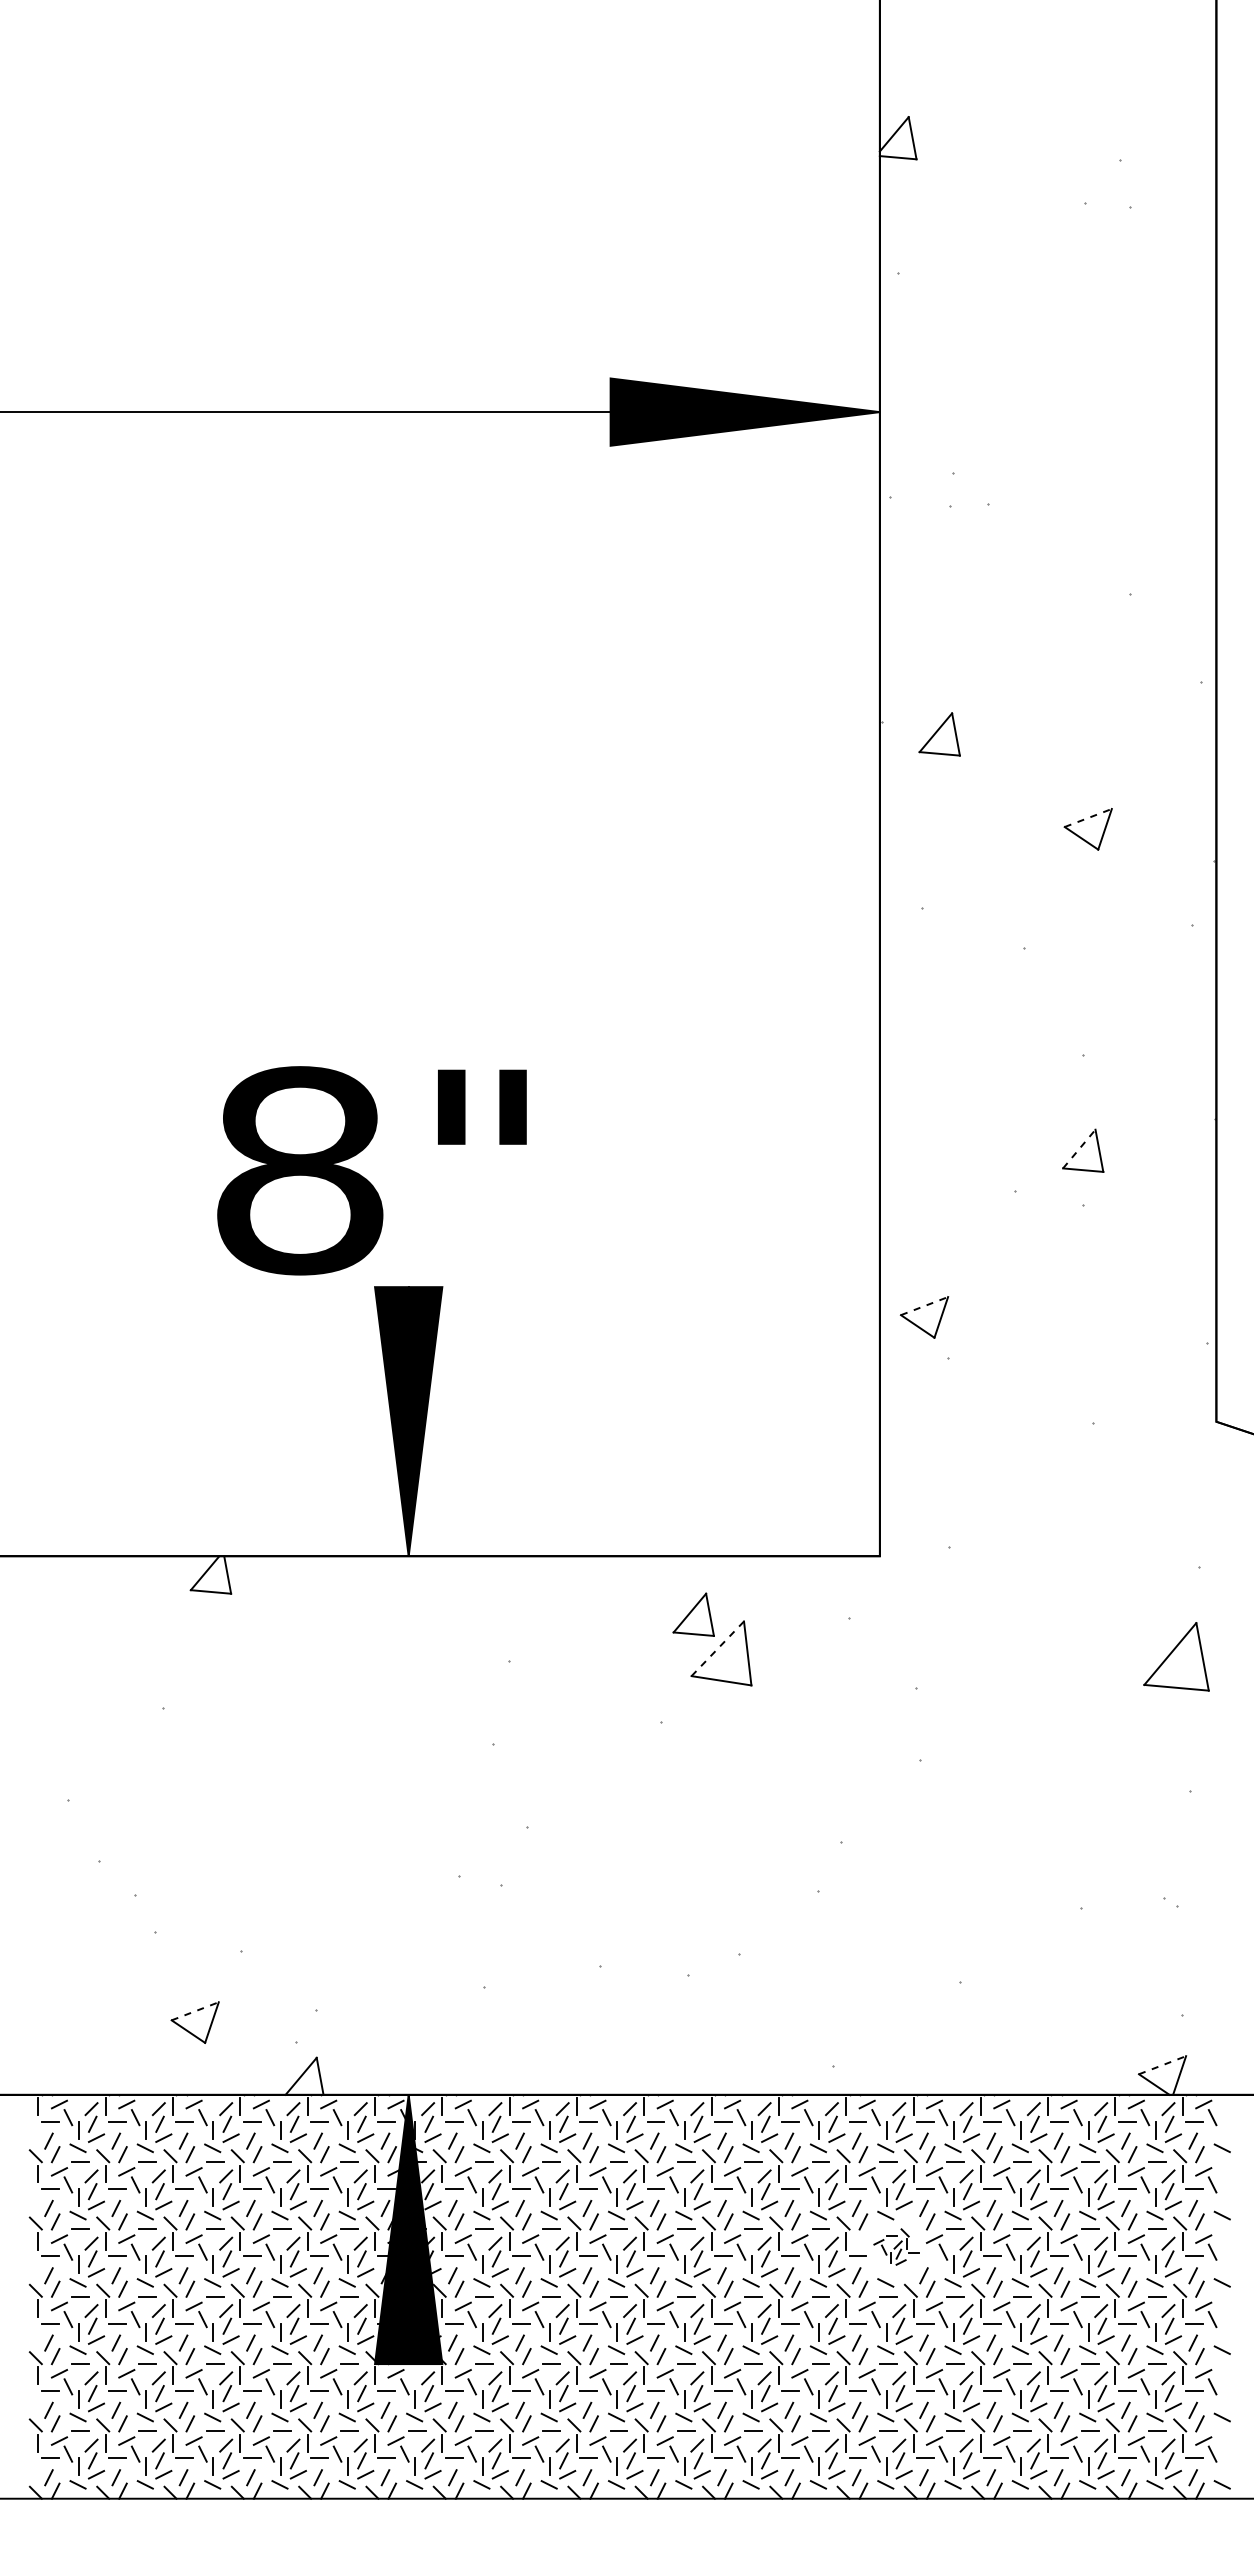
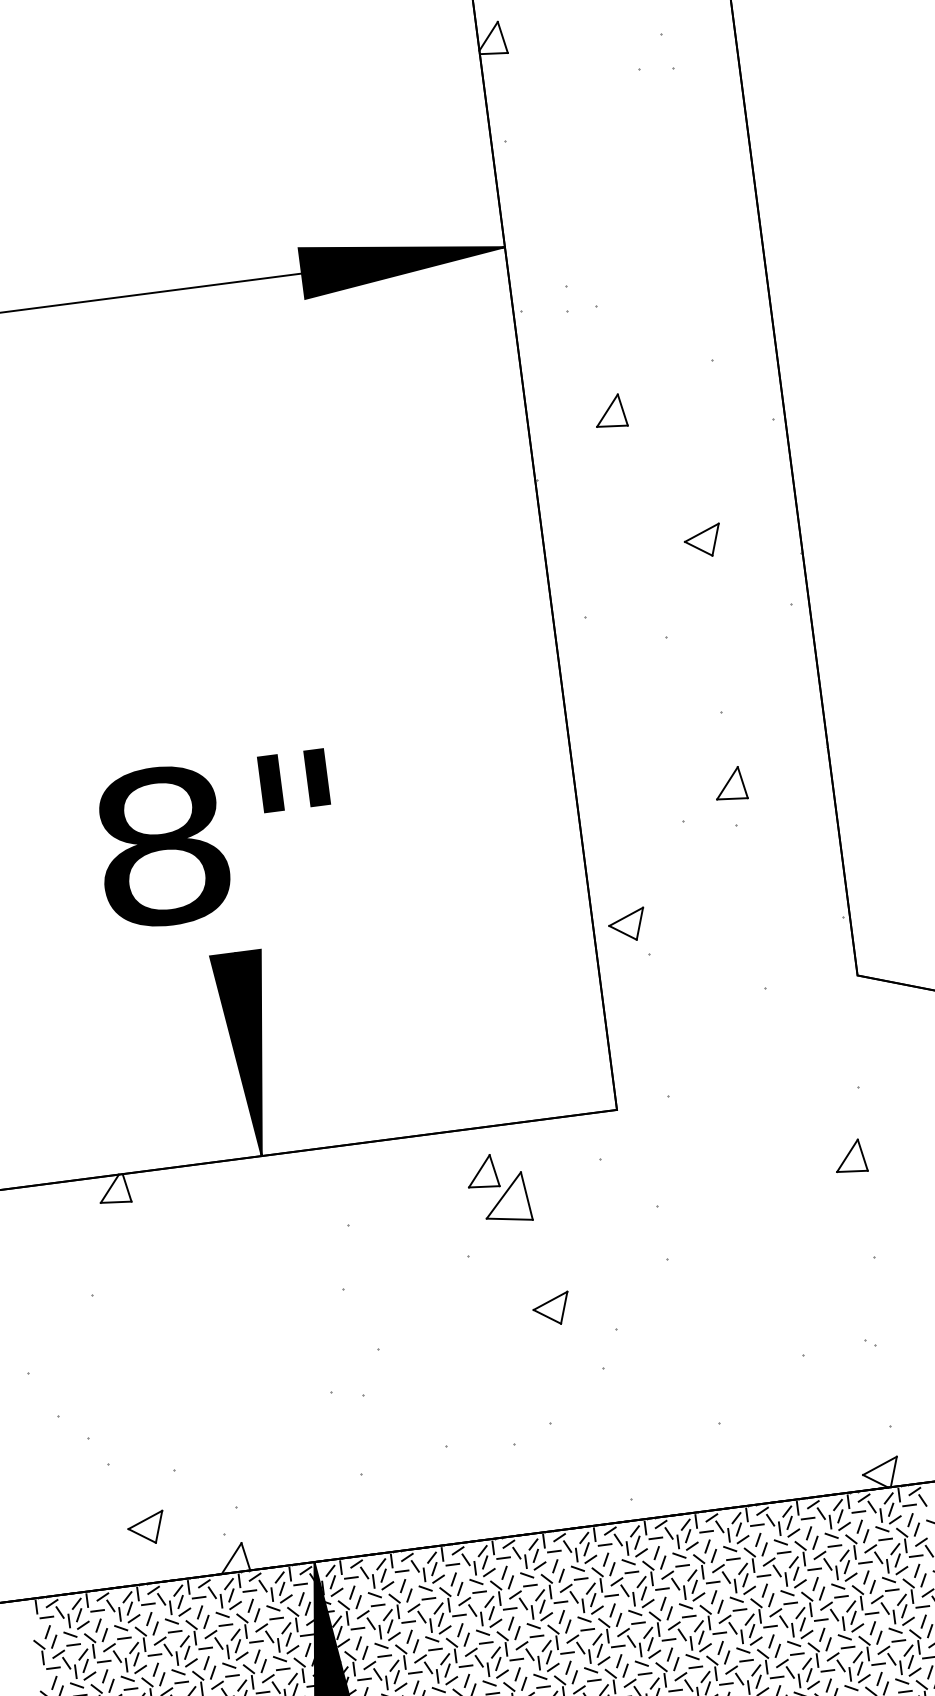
part: (939, 734) -> (610, 411), moved
line: (1088, 817) -> (701, 532), dashed -> solid
line: (1079, 1148) -> (727, 782), dashed -> solid
text: (371, 1170) -> (216, 839), moved
line: (925, 1305) -> (626, 916), dashed -> solid
line: (717, 1648) -> (503, 1195), dashed -> solid
part: (1176, 1657) -> (850, 1157), size x0.62
part: (760, 1805) -> (551, 1309), added
line: (195, 2011) -> (145, 1520), dashed -> solid
line: (1163, 2065) -> (880, 1466), dashed -> solid
part: (896, 2246) -> (697, 1628), size x1.67

